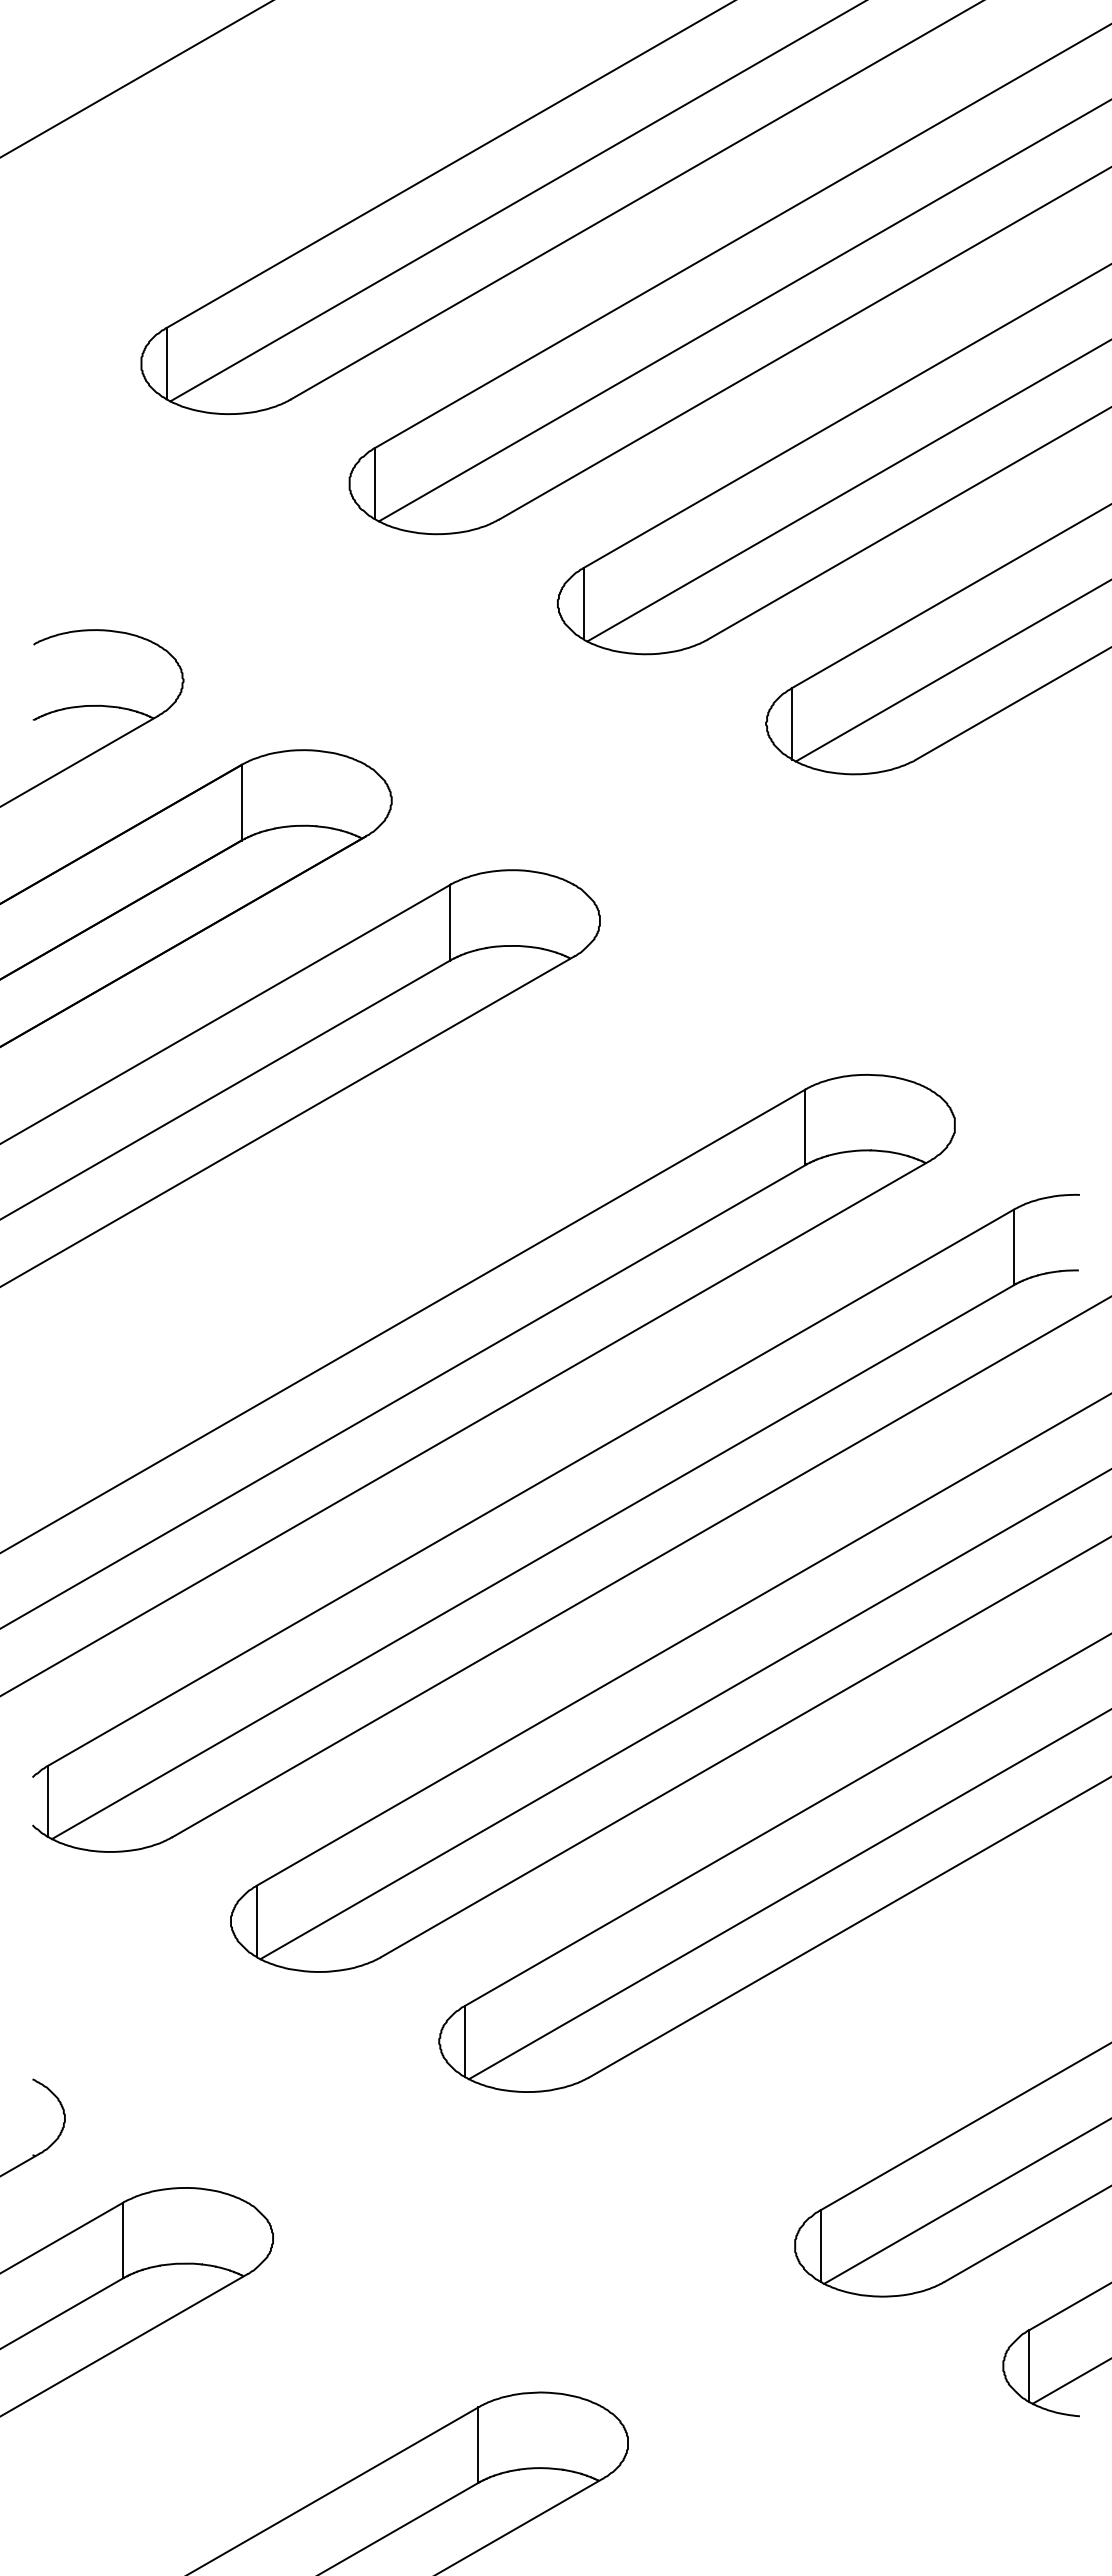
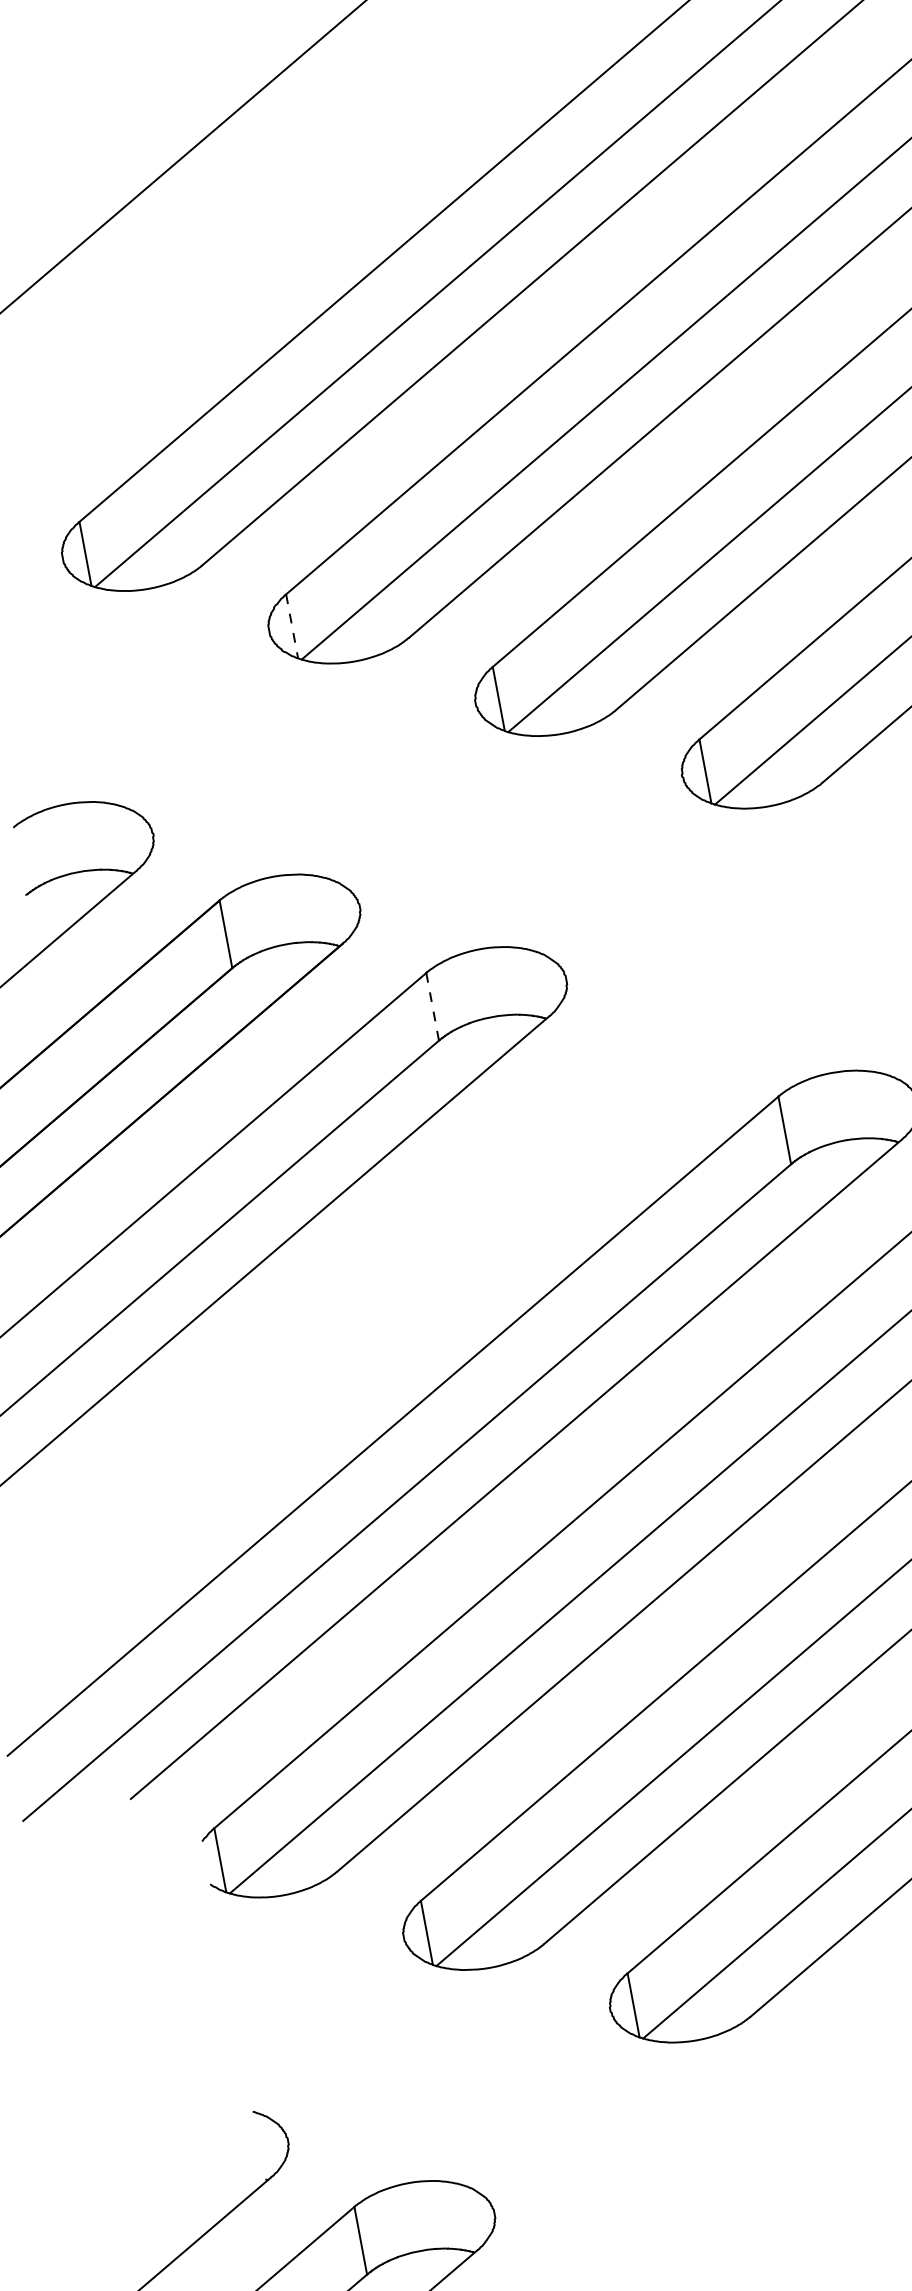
line: (375, 483) -> (292, 626), solid -> dashed
line: (450, 922) -> (432, 1006), solid -> dashed

